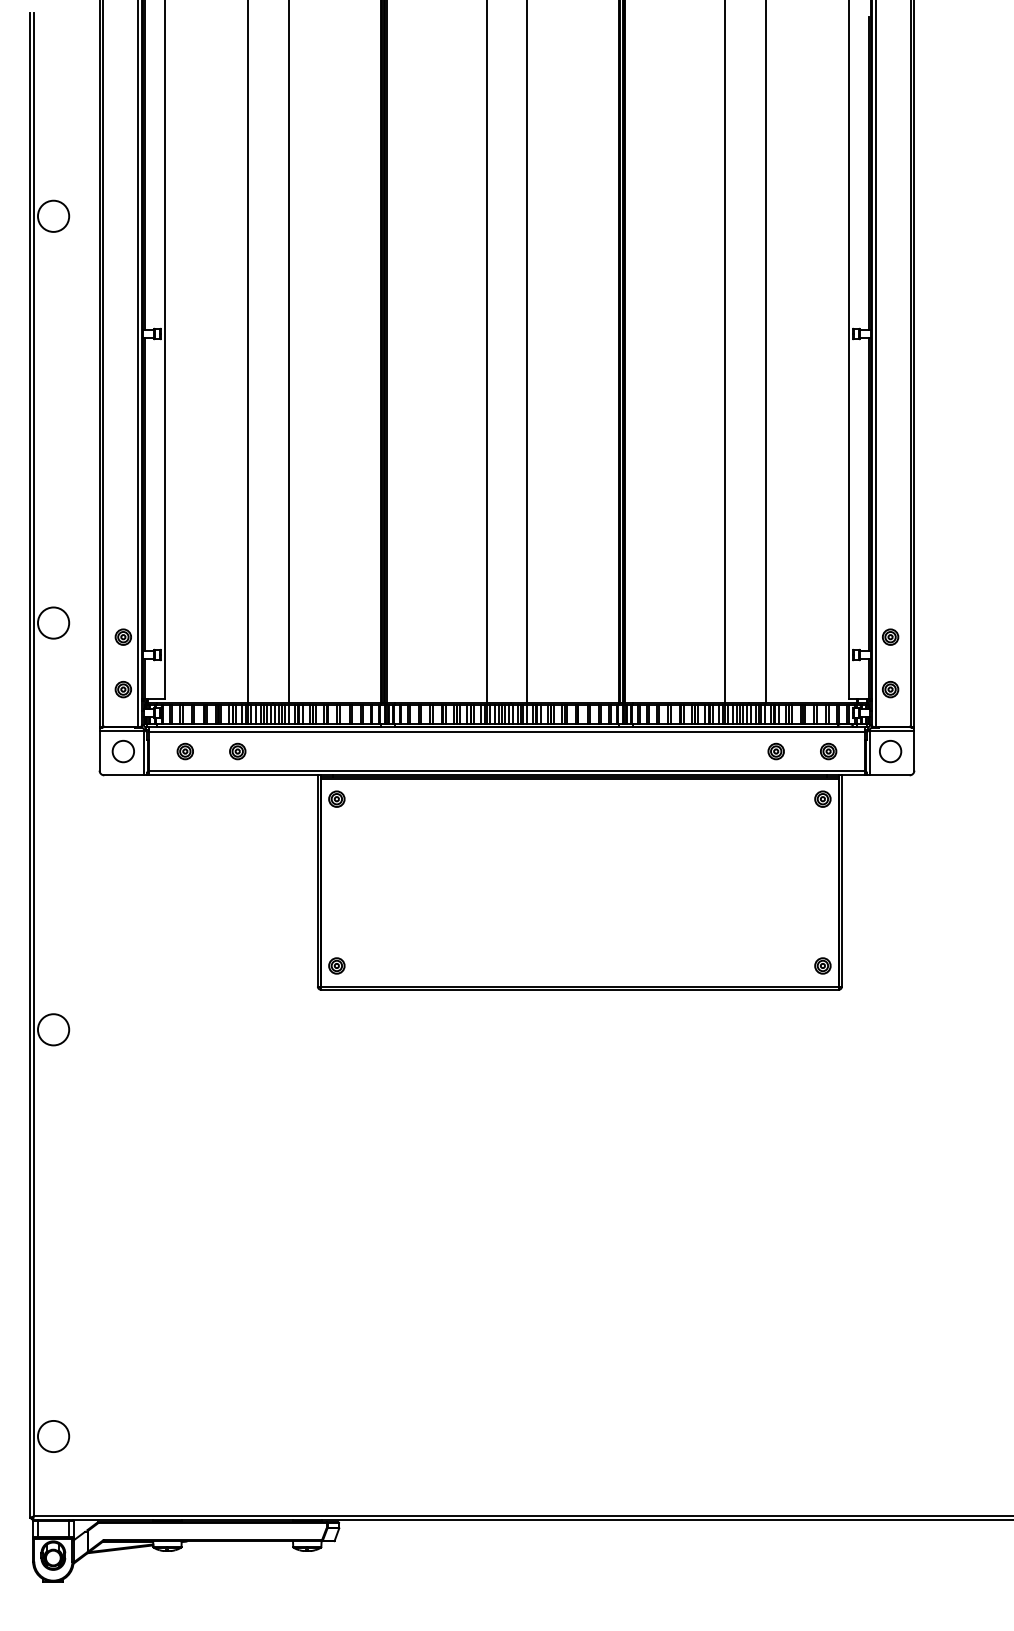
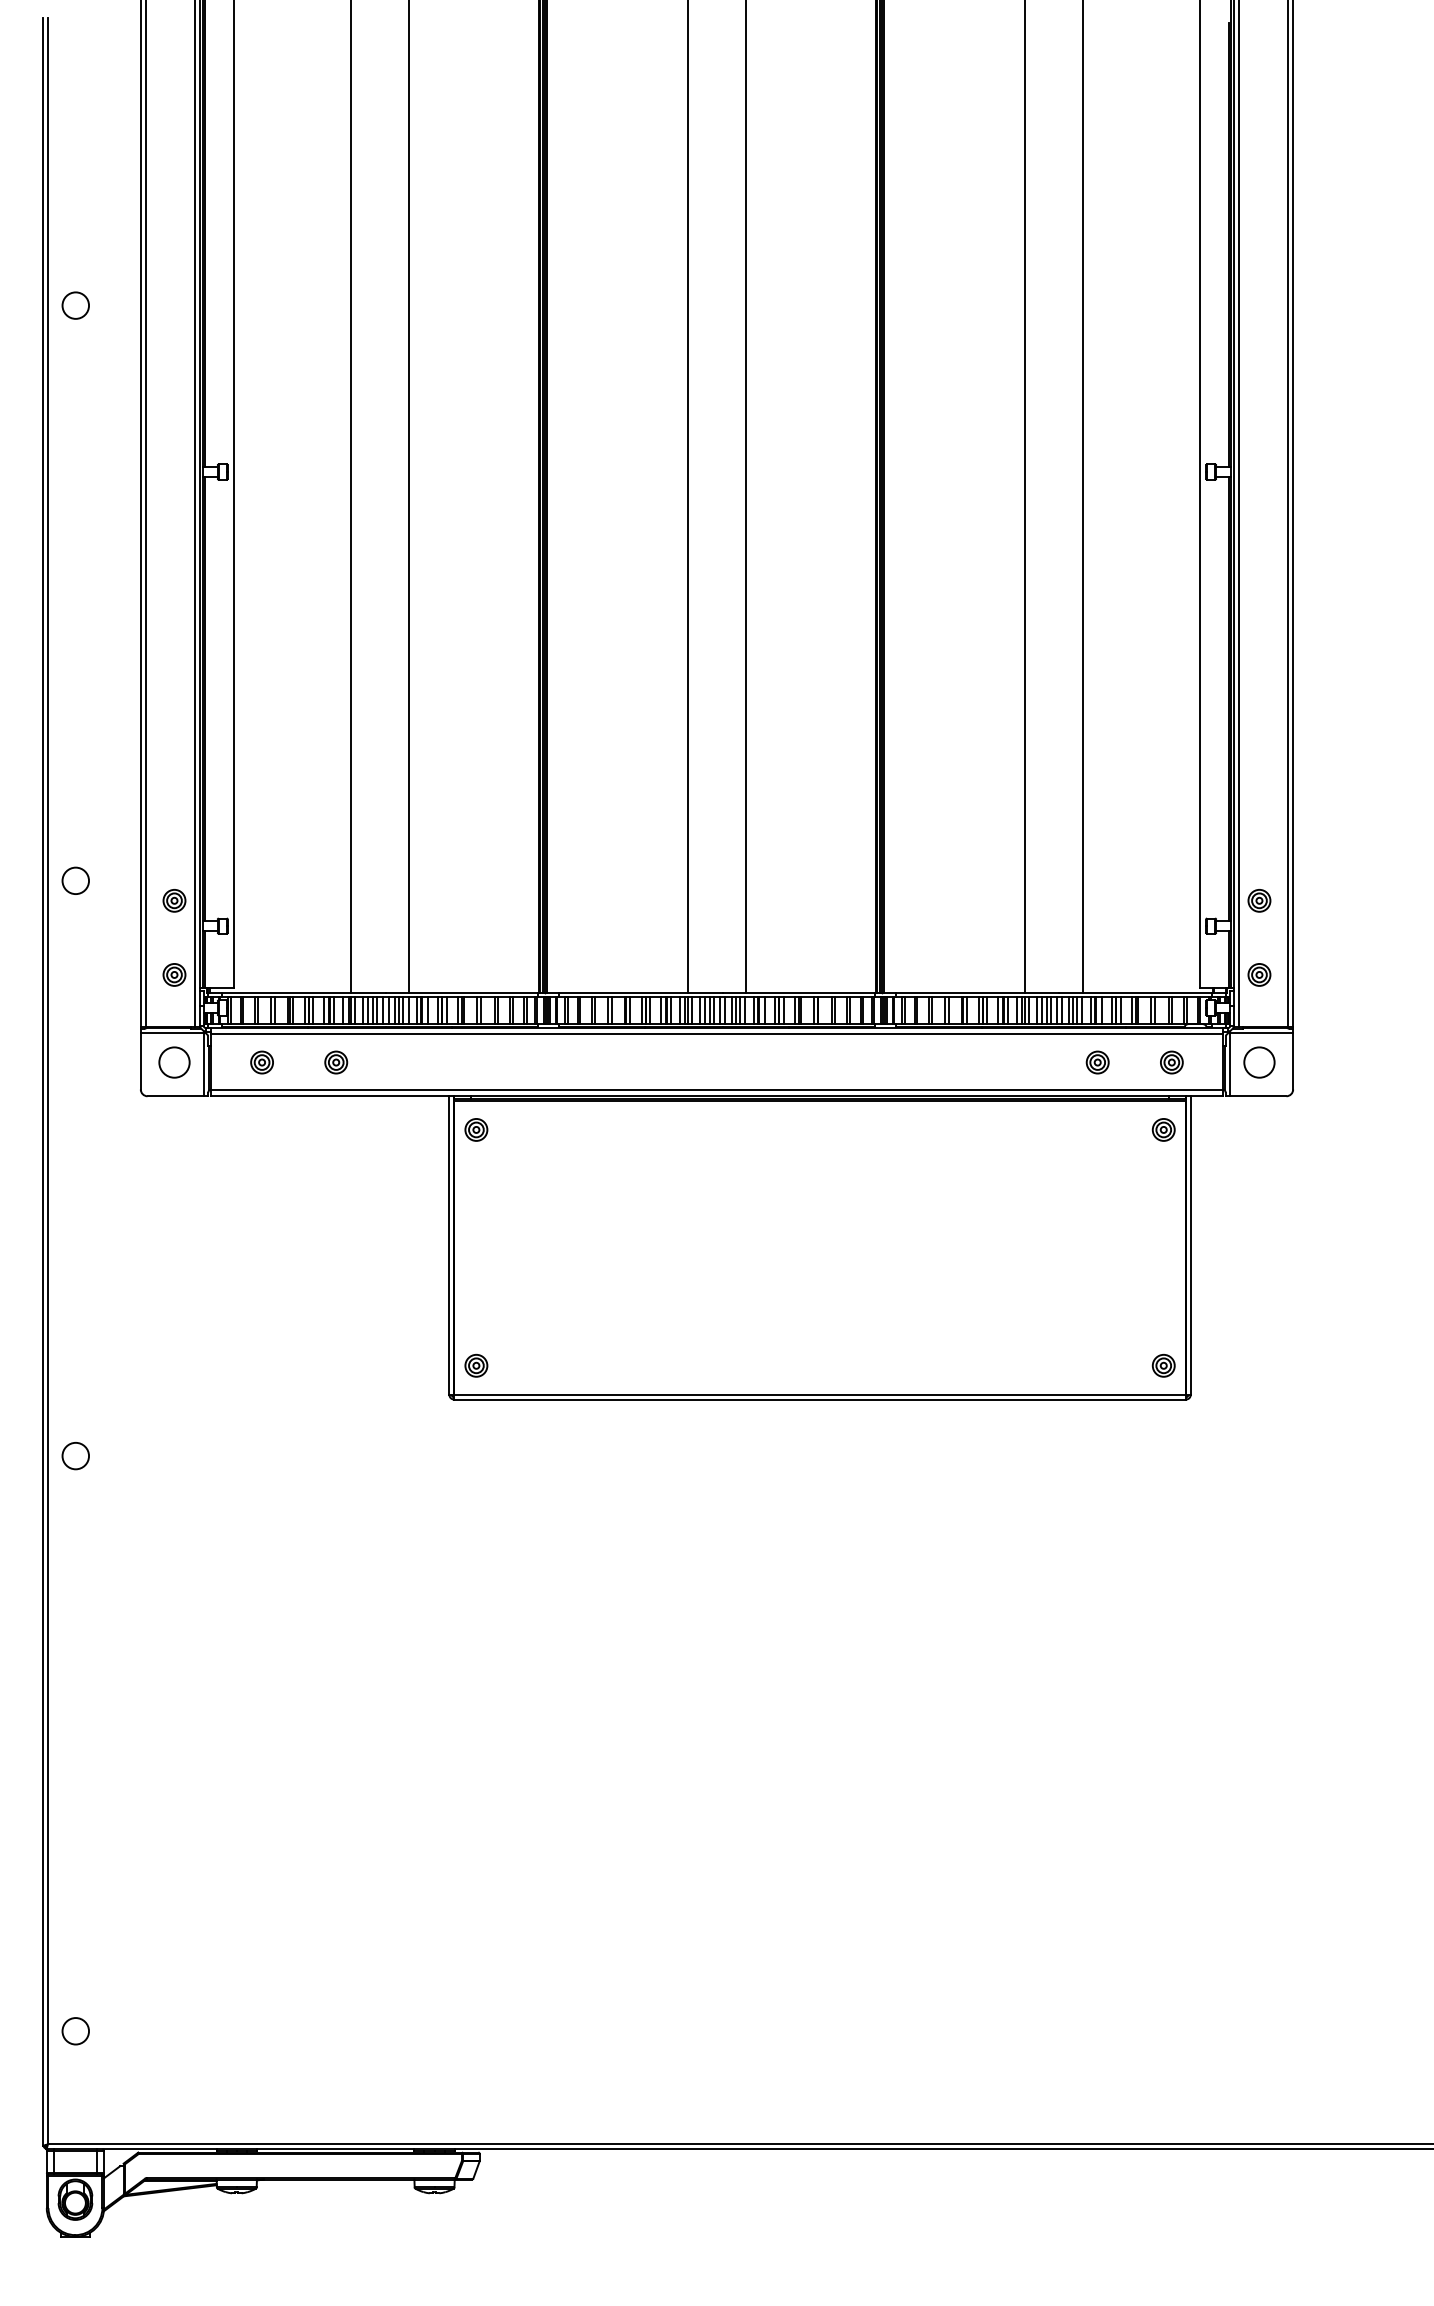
circle: (53, 216) -> (75, 305), size x0.6
circle: (53, 622) -> (75, 880), size x0.6
circle: (53, 1030) -> (75, 1456), size x0.6
circle: (53, 1436) -> (75, 2031), size x0.6

